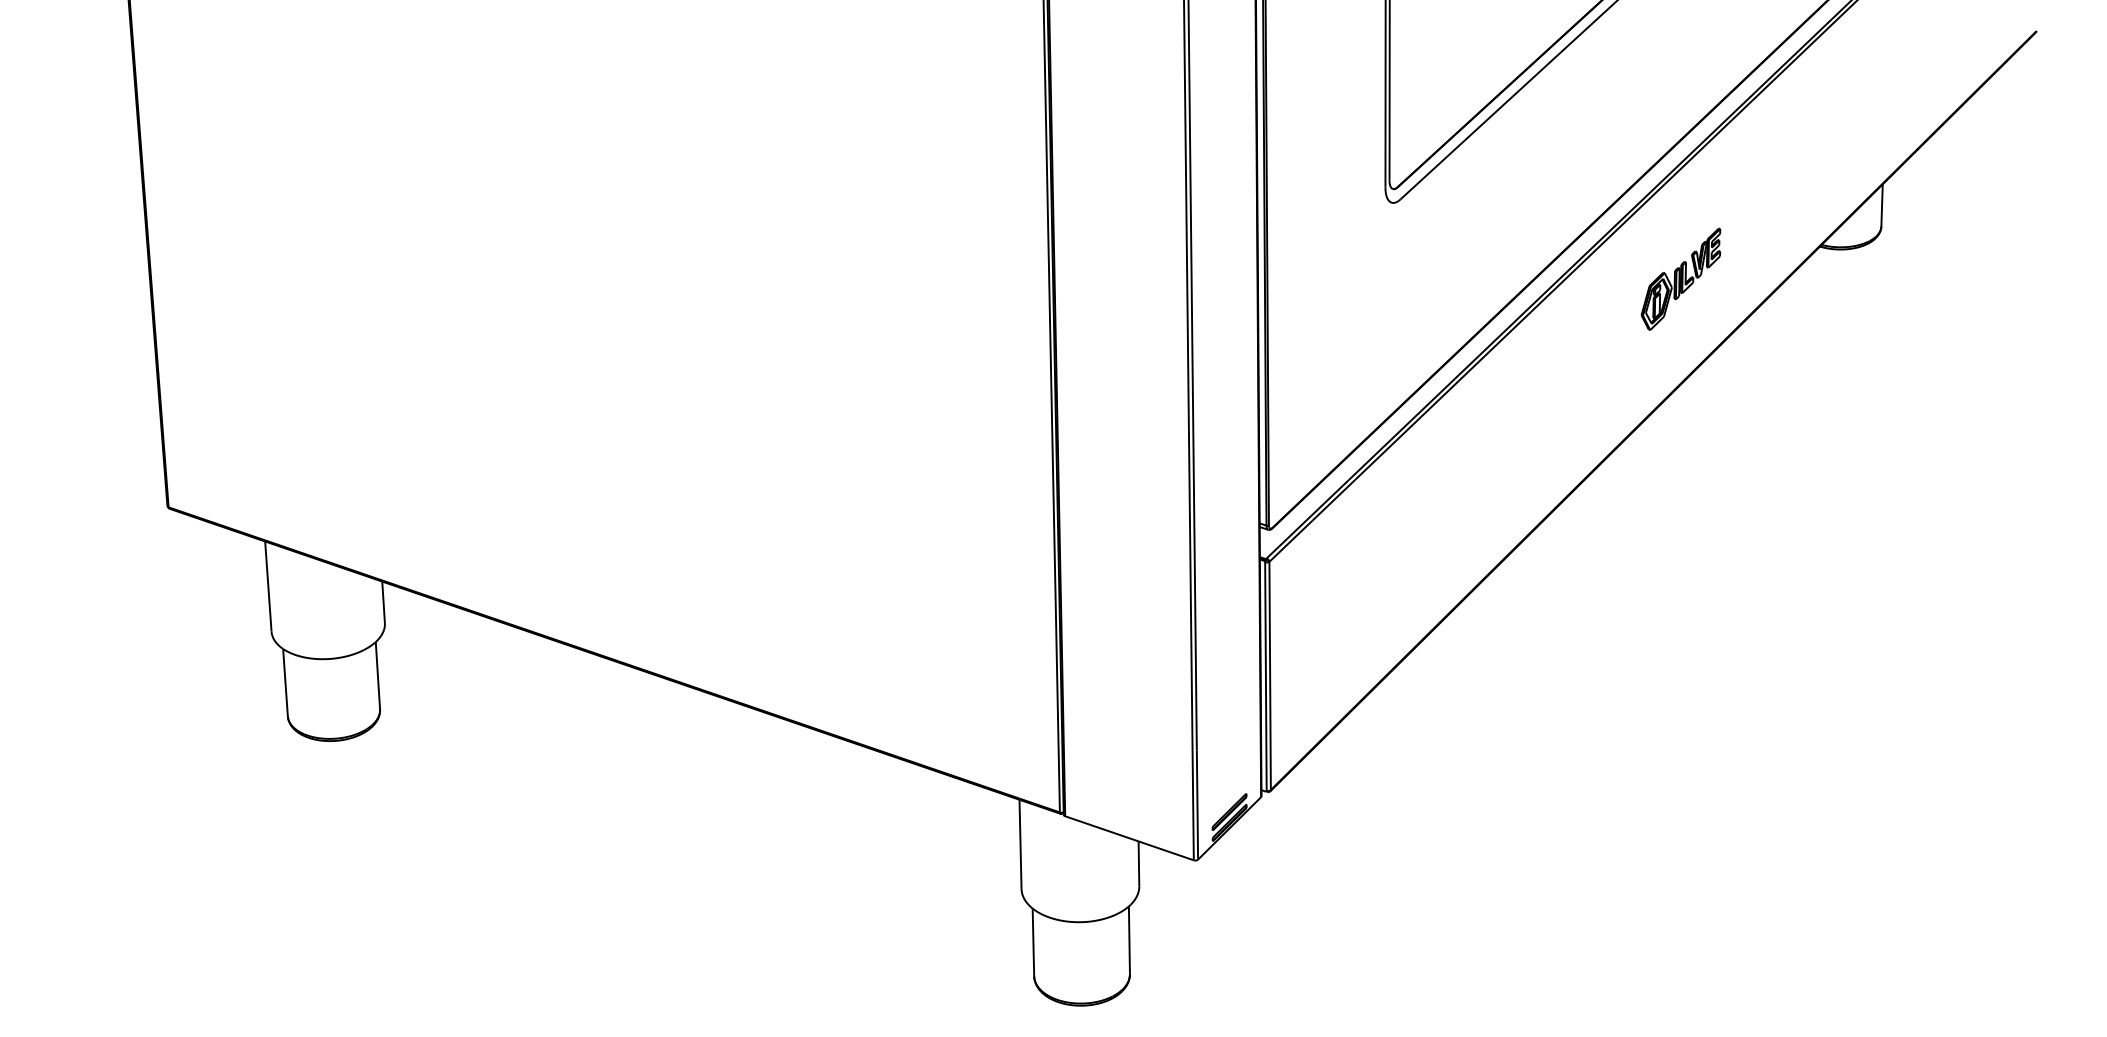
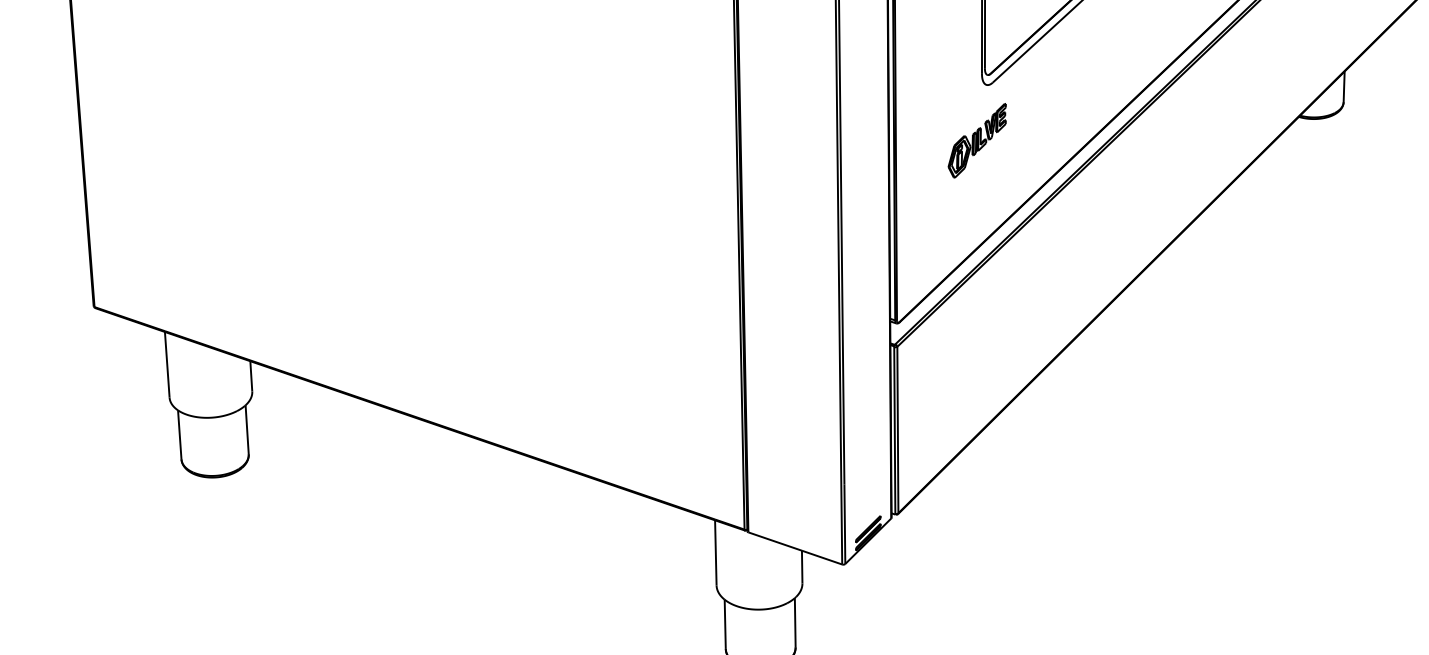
part: (1680, 278) -> (976, 140), moved

